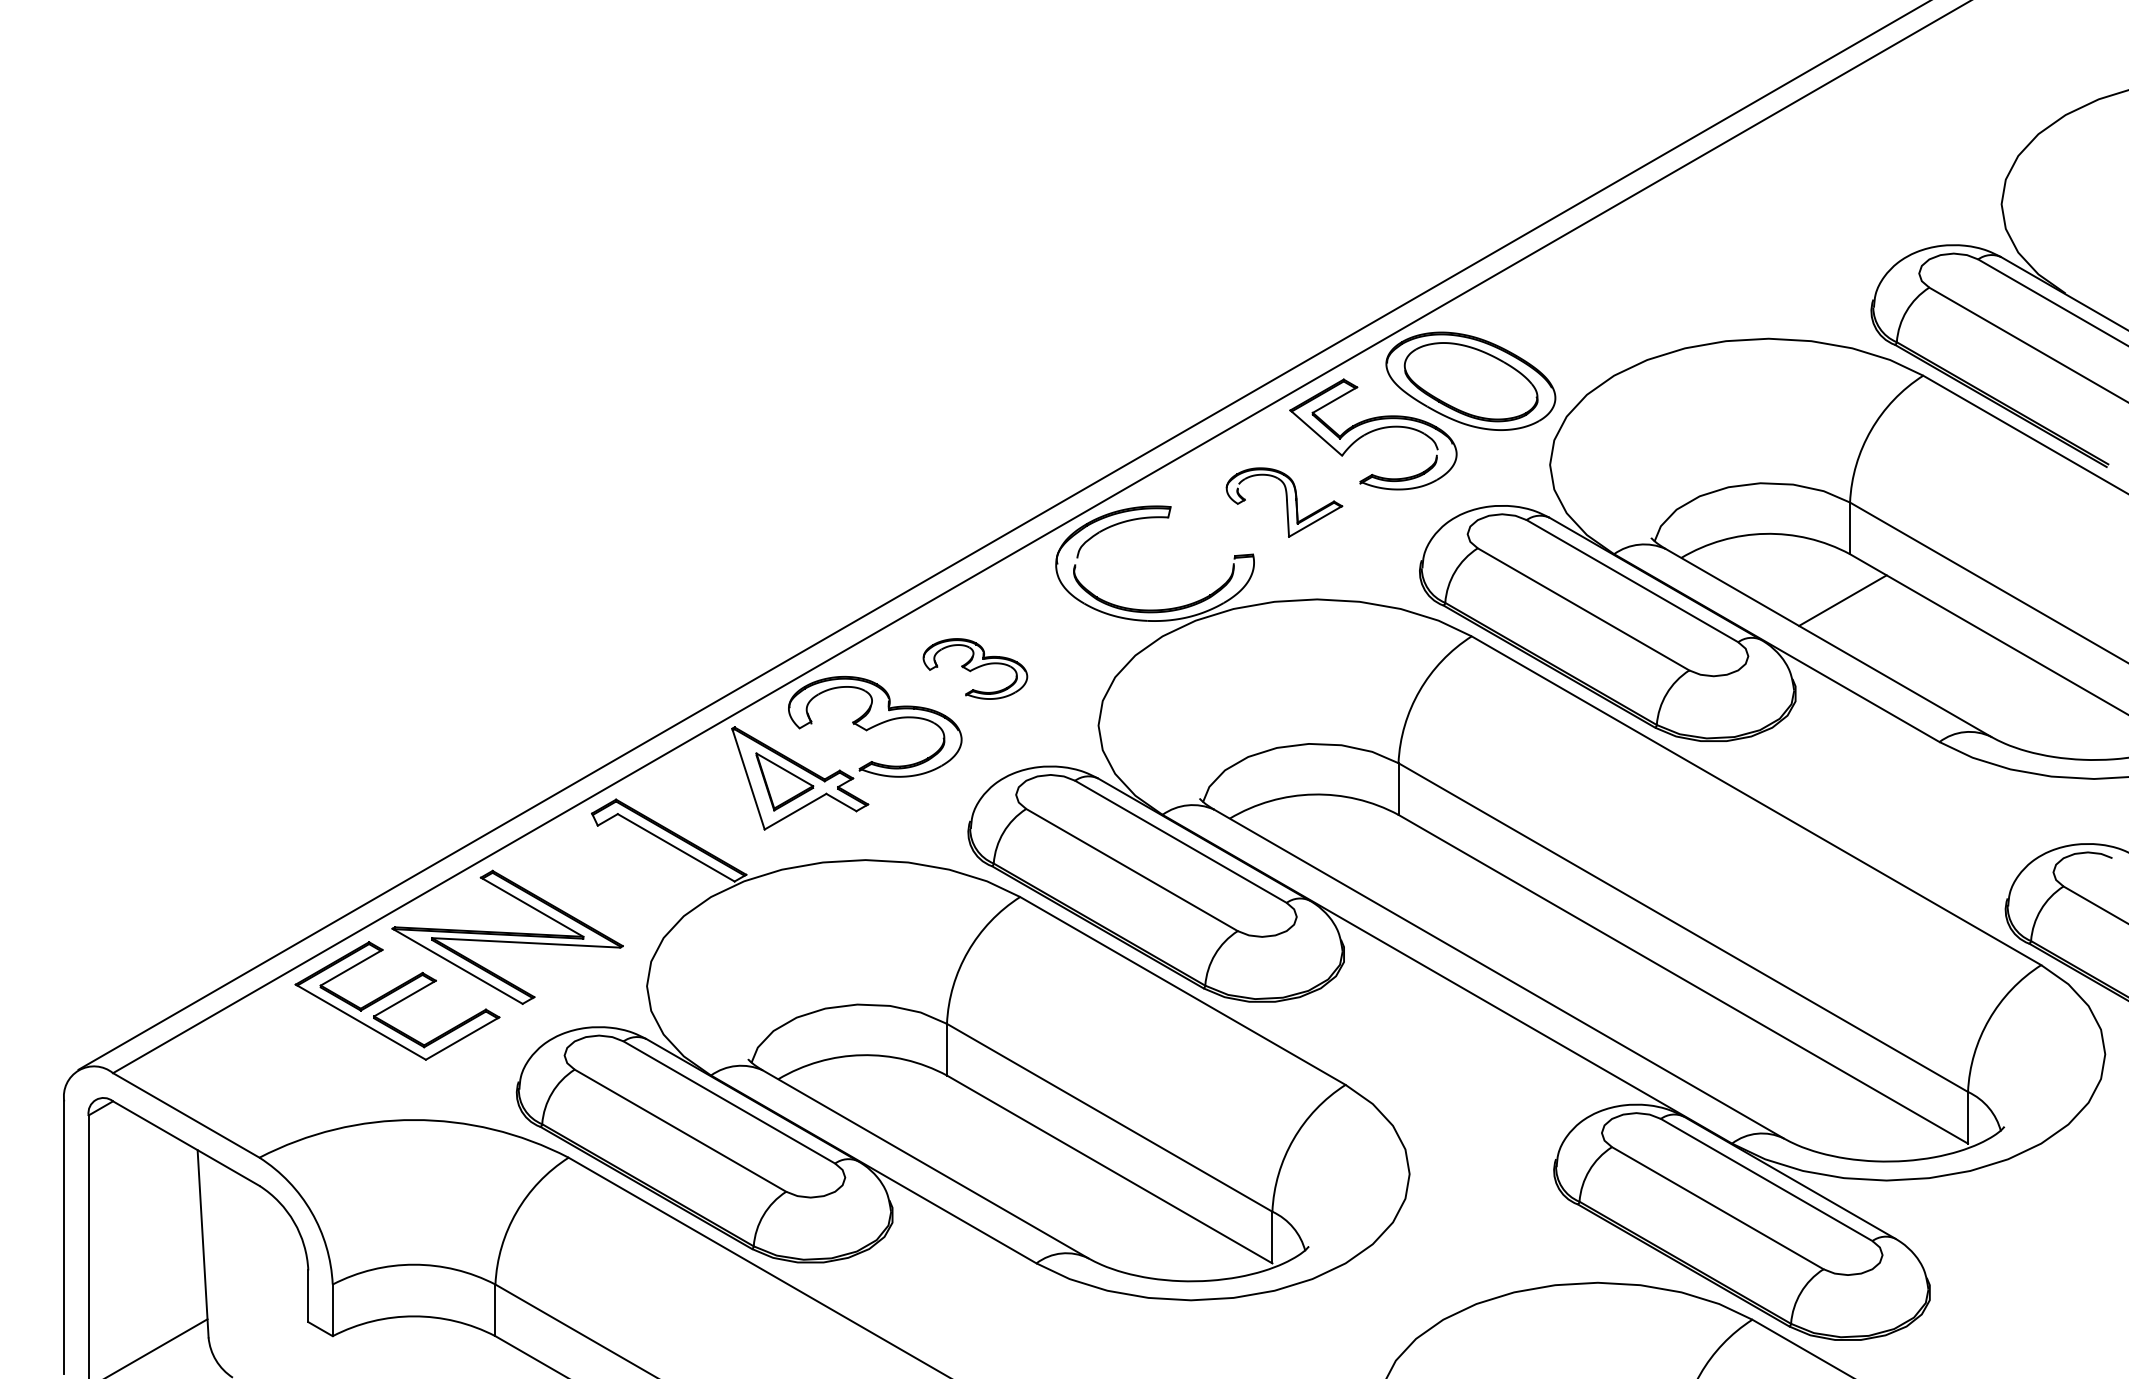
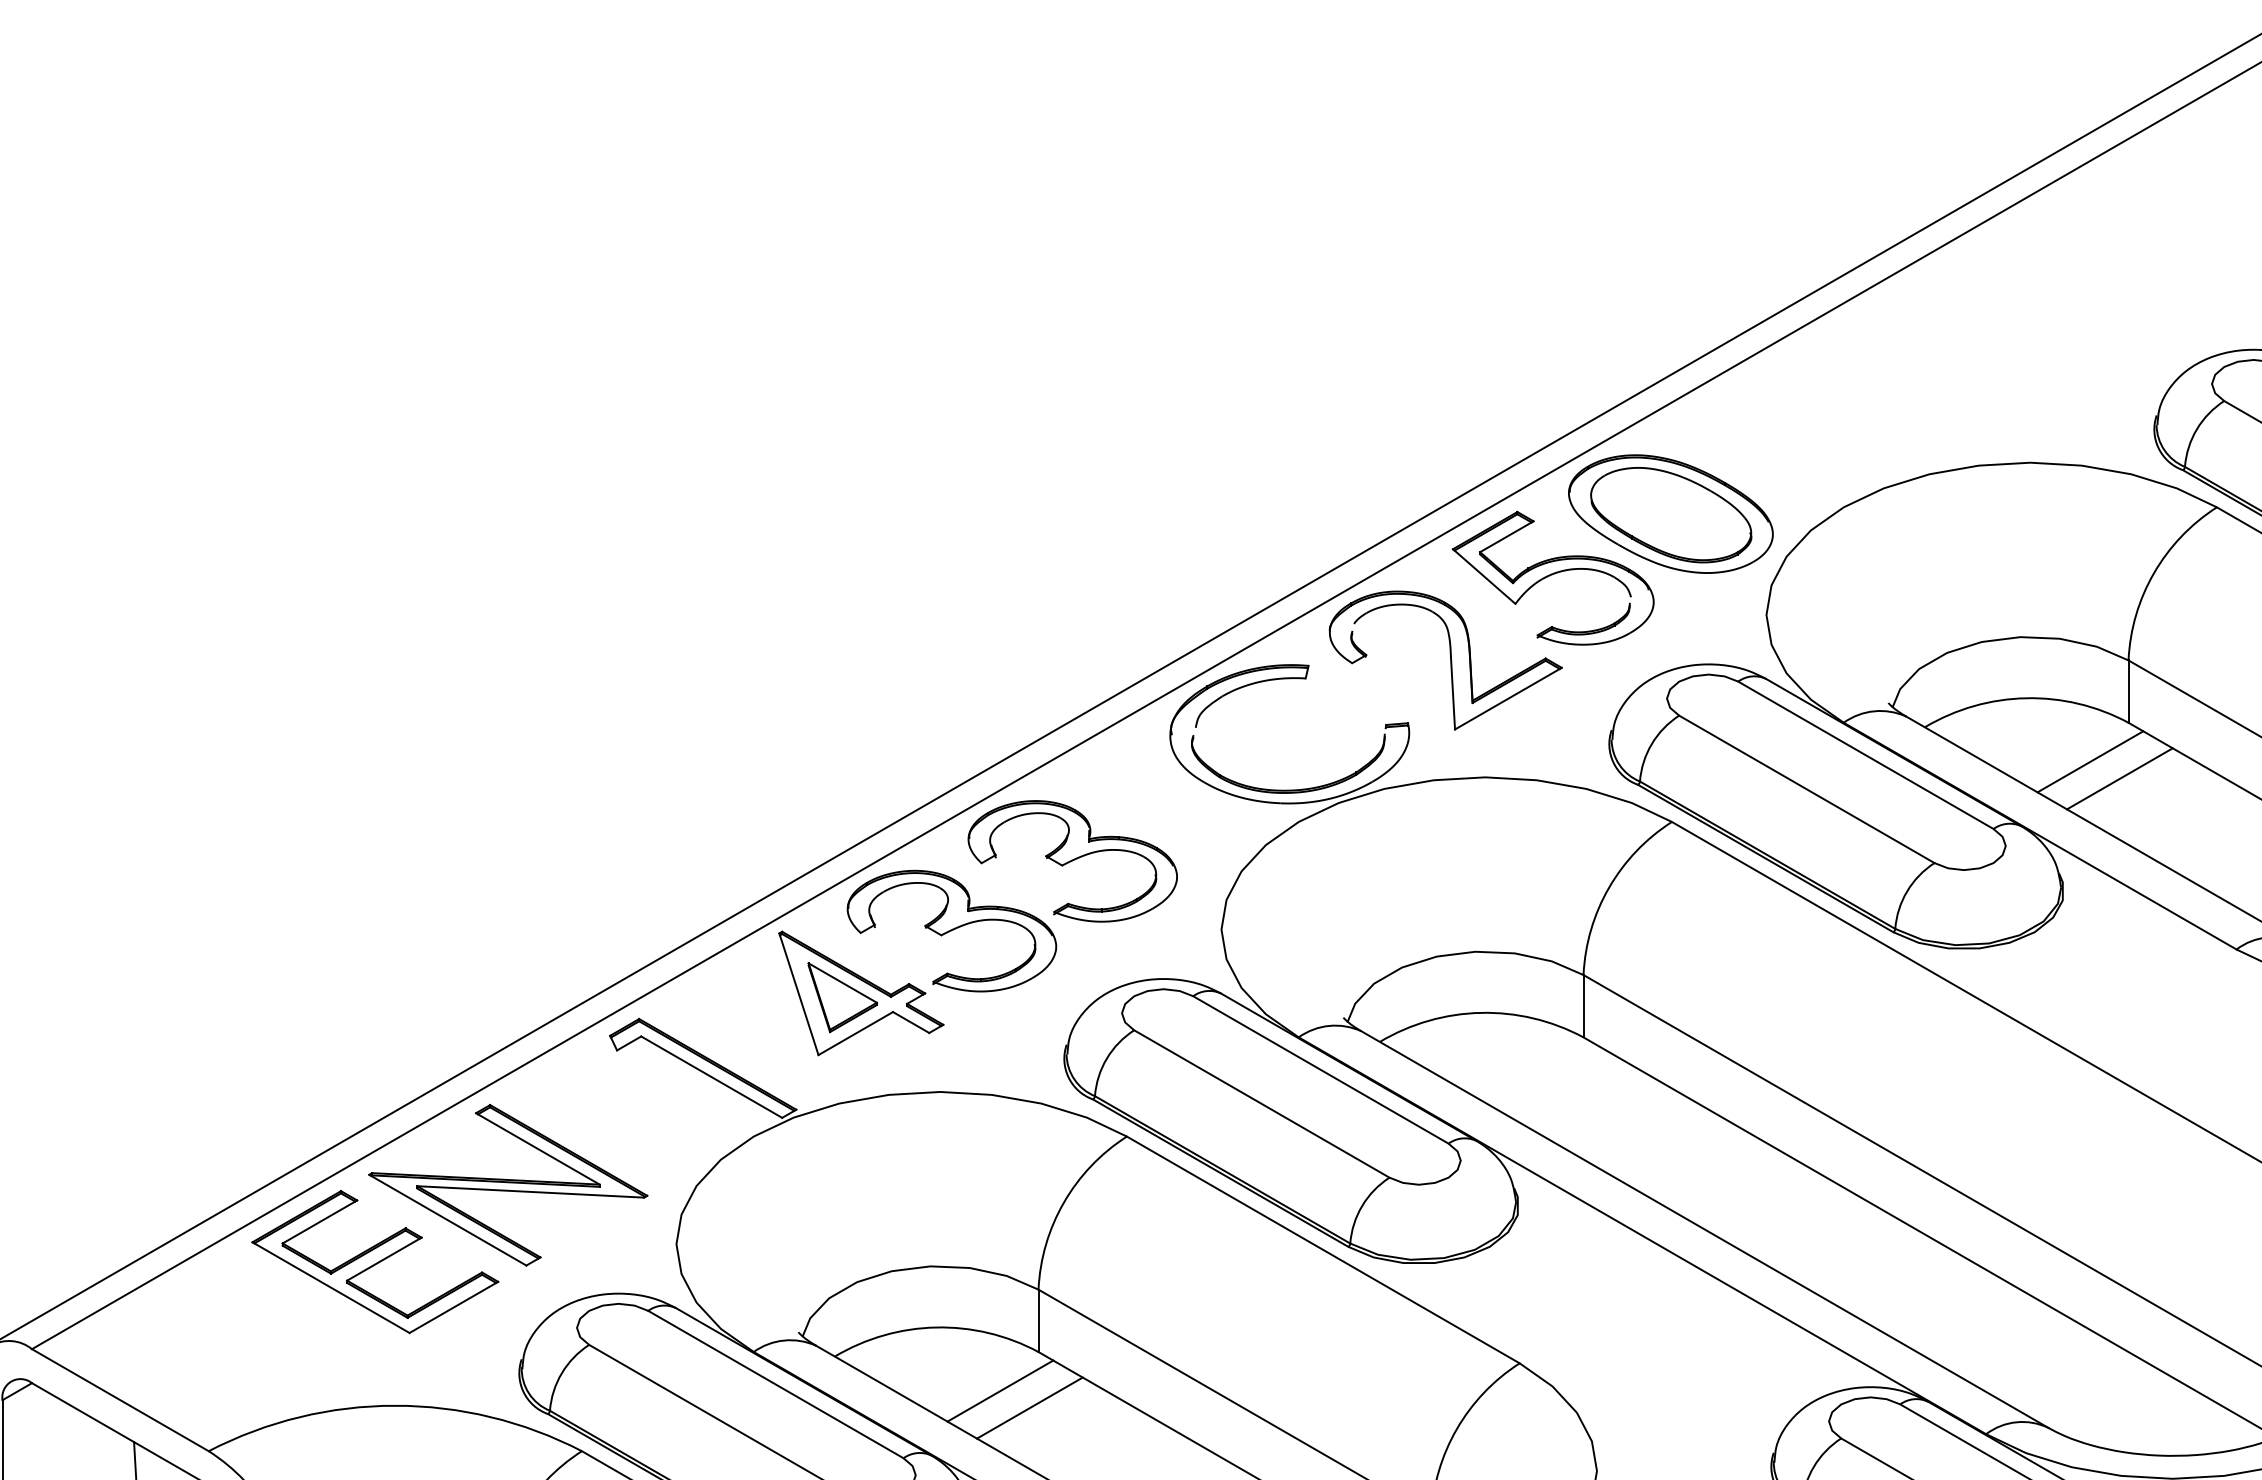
part: (1284, 502) -> (1445, 660), size x1.67
line: (1818, 586) -> (2090, 761), added
part: (975, 668) -> (1072, 860), size x1.67
line: (915, 1107) -> (1000, 1390), added
line: (939, 1121) -> (1029, 1407), added

